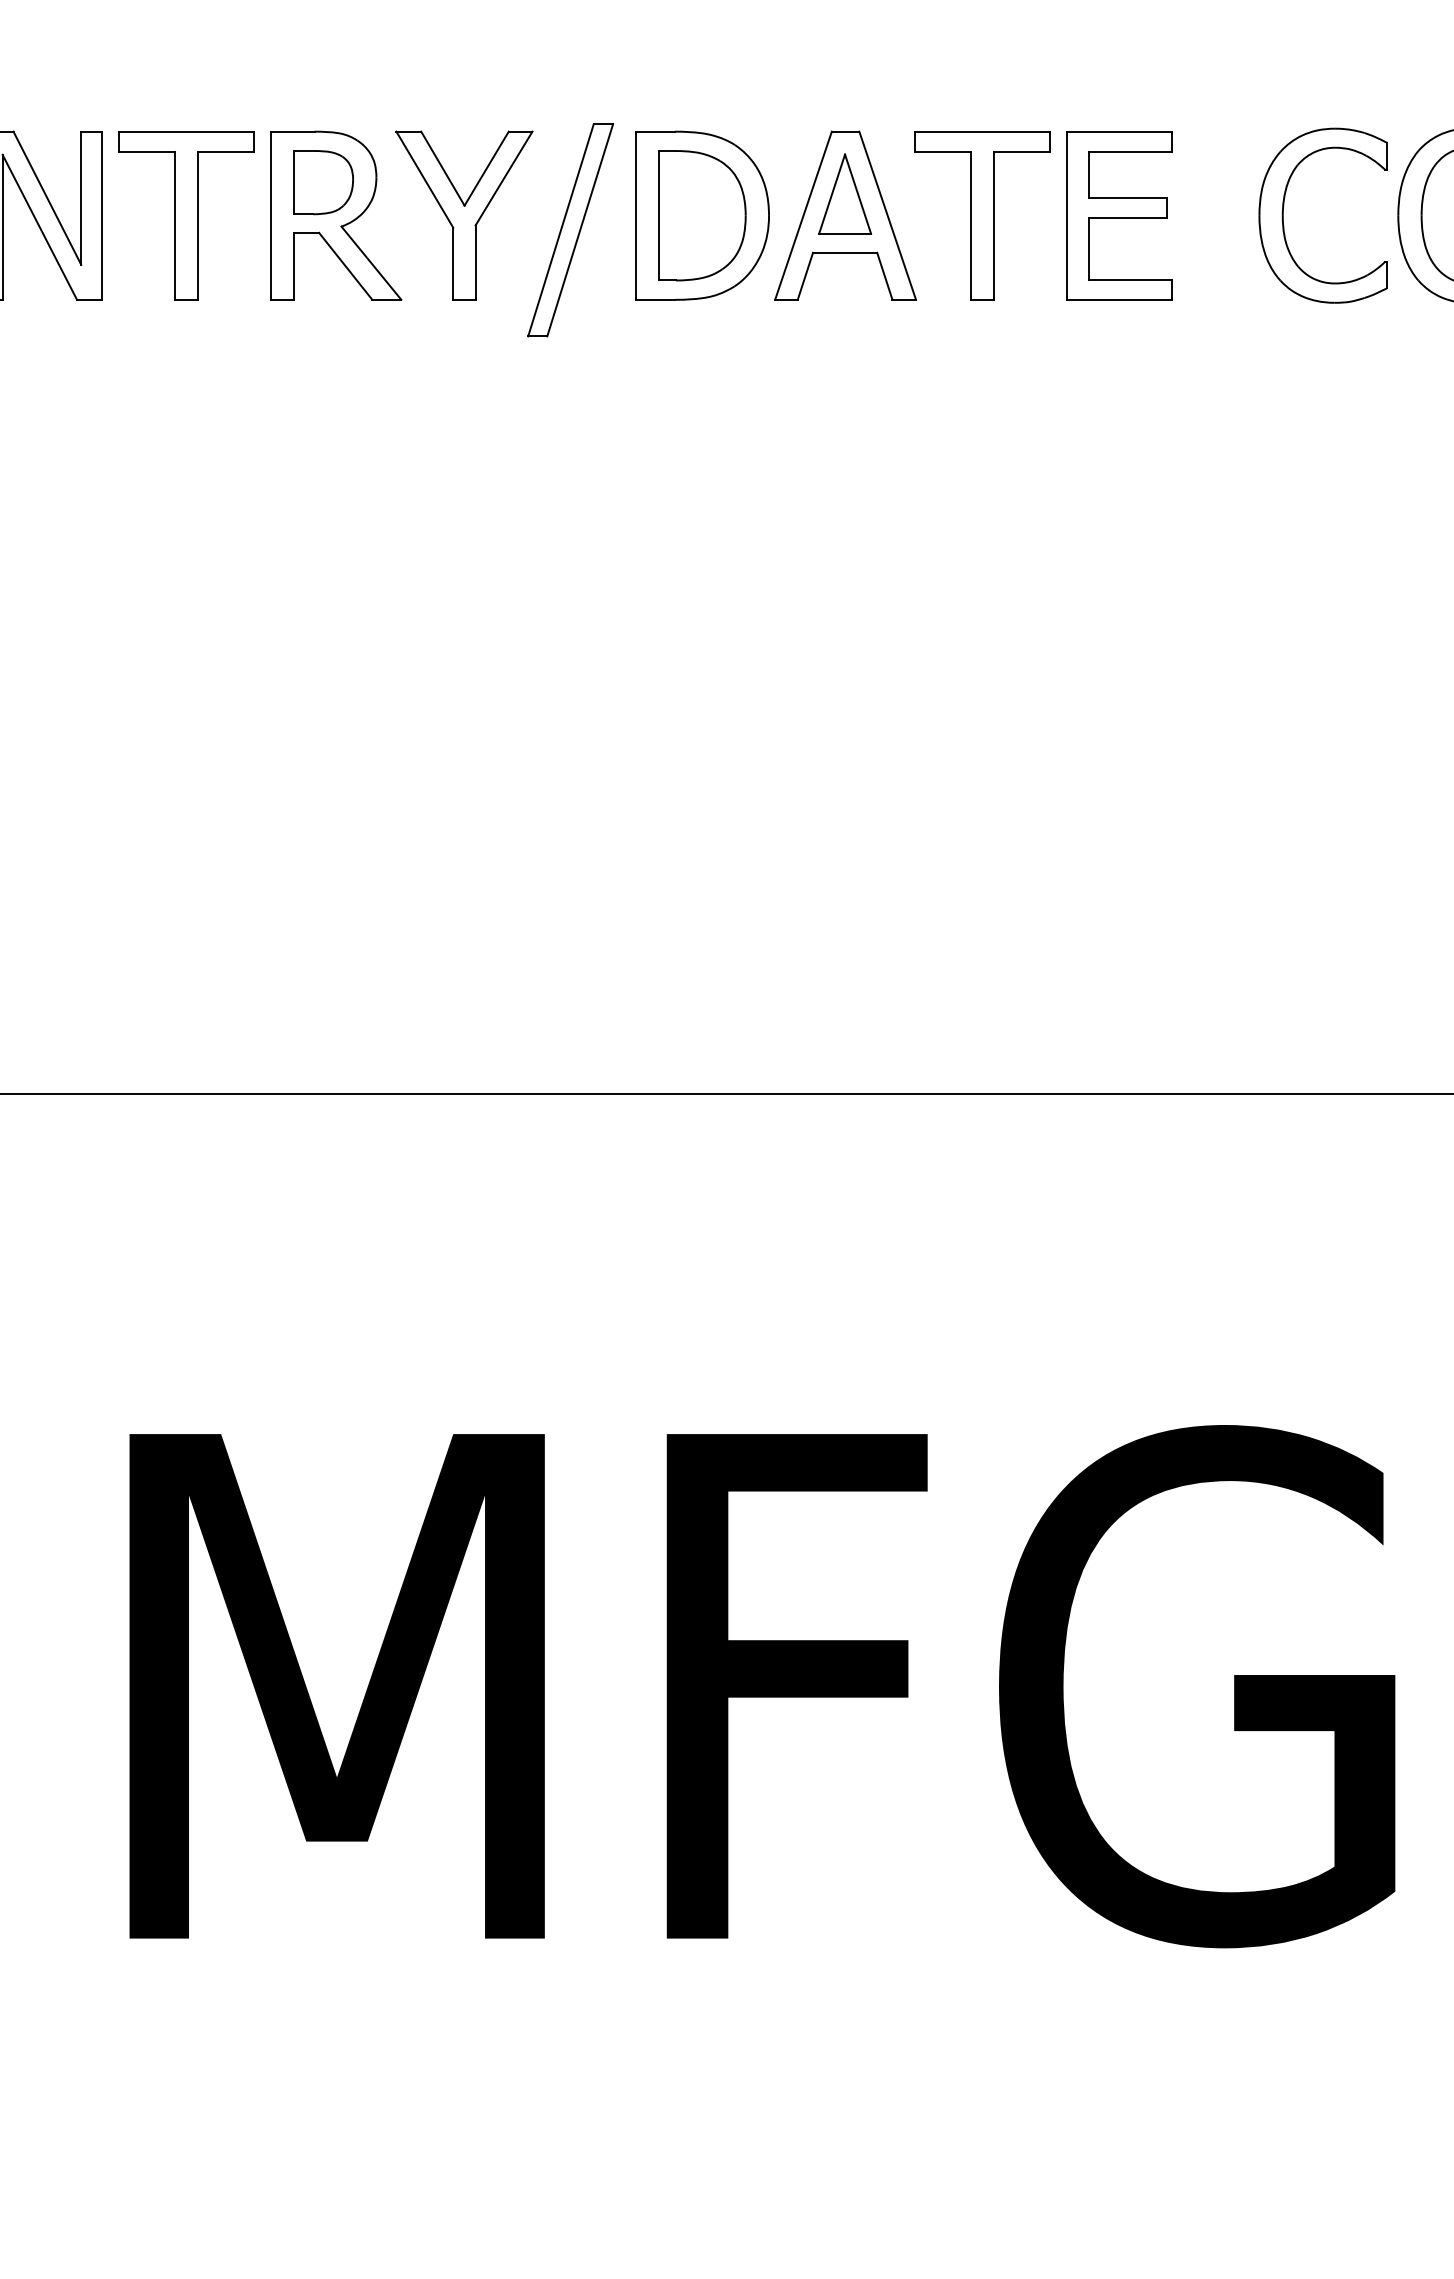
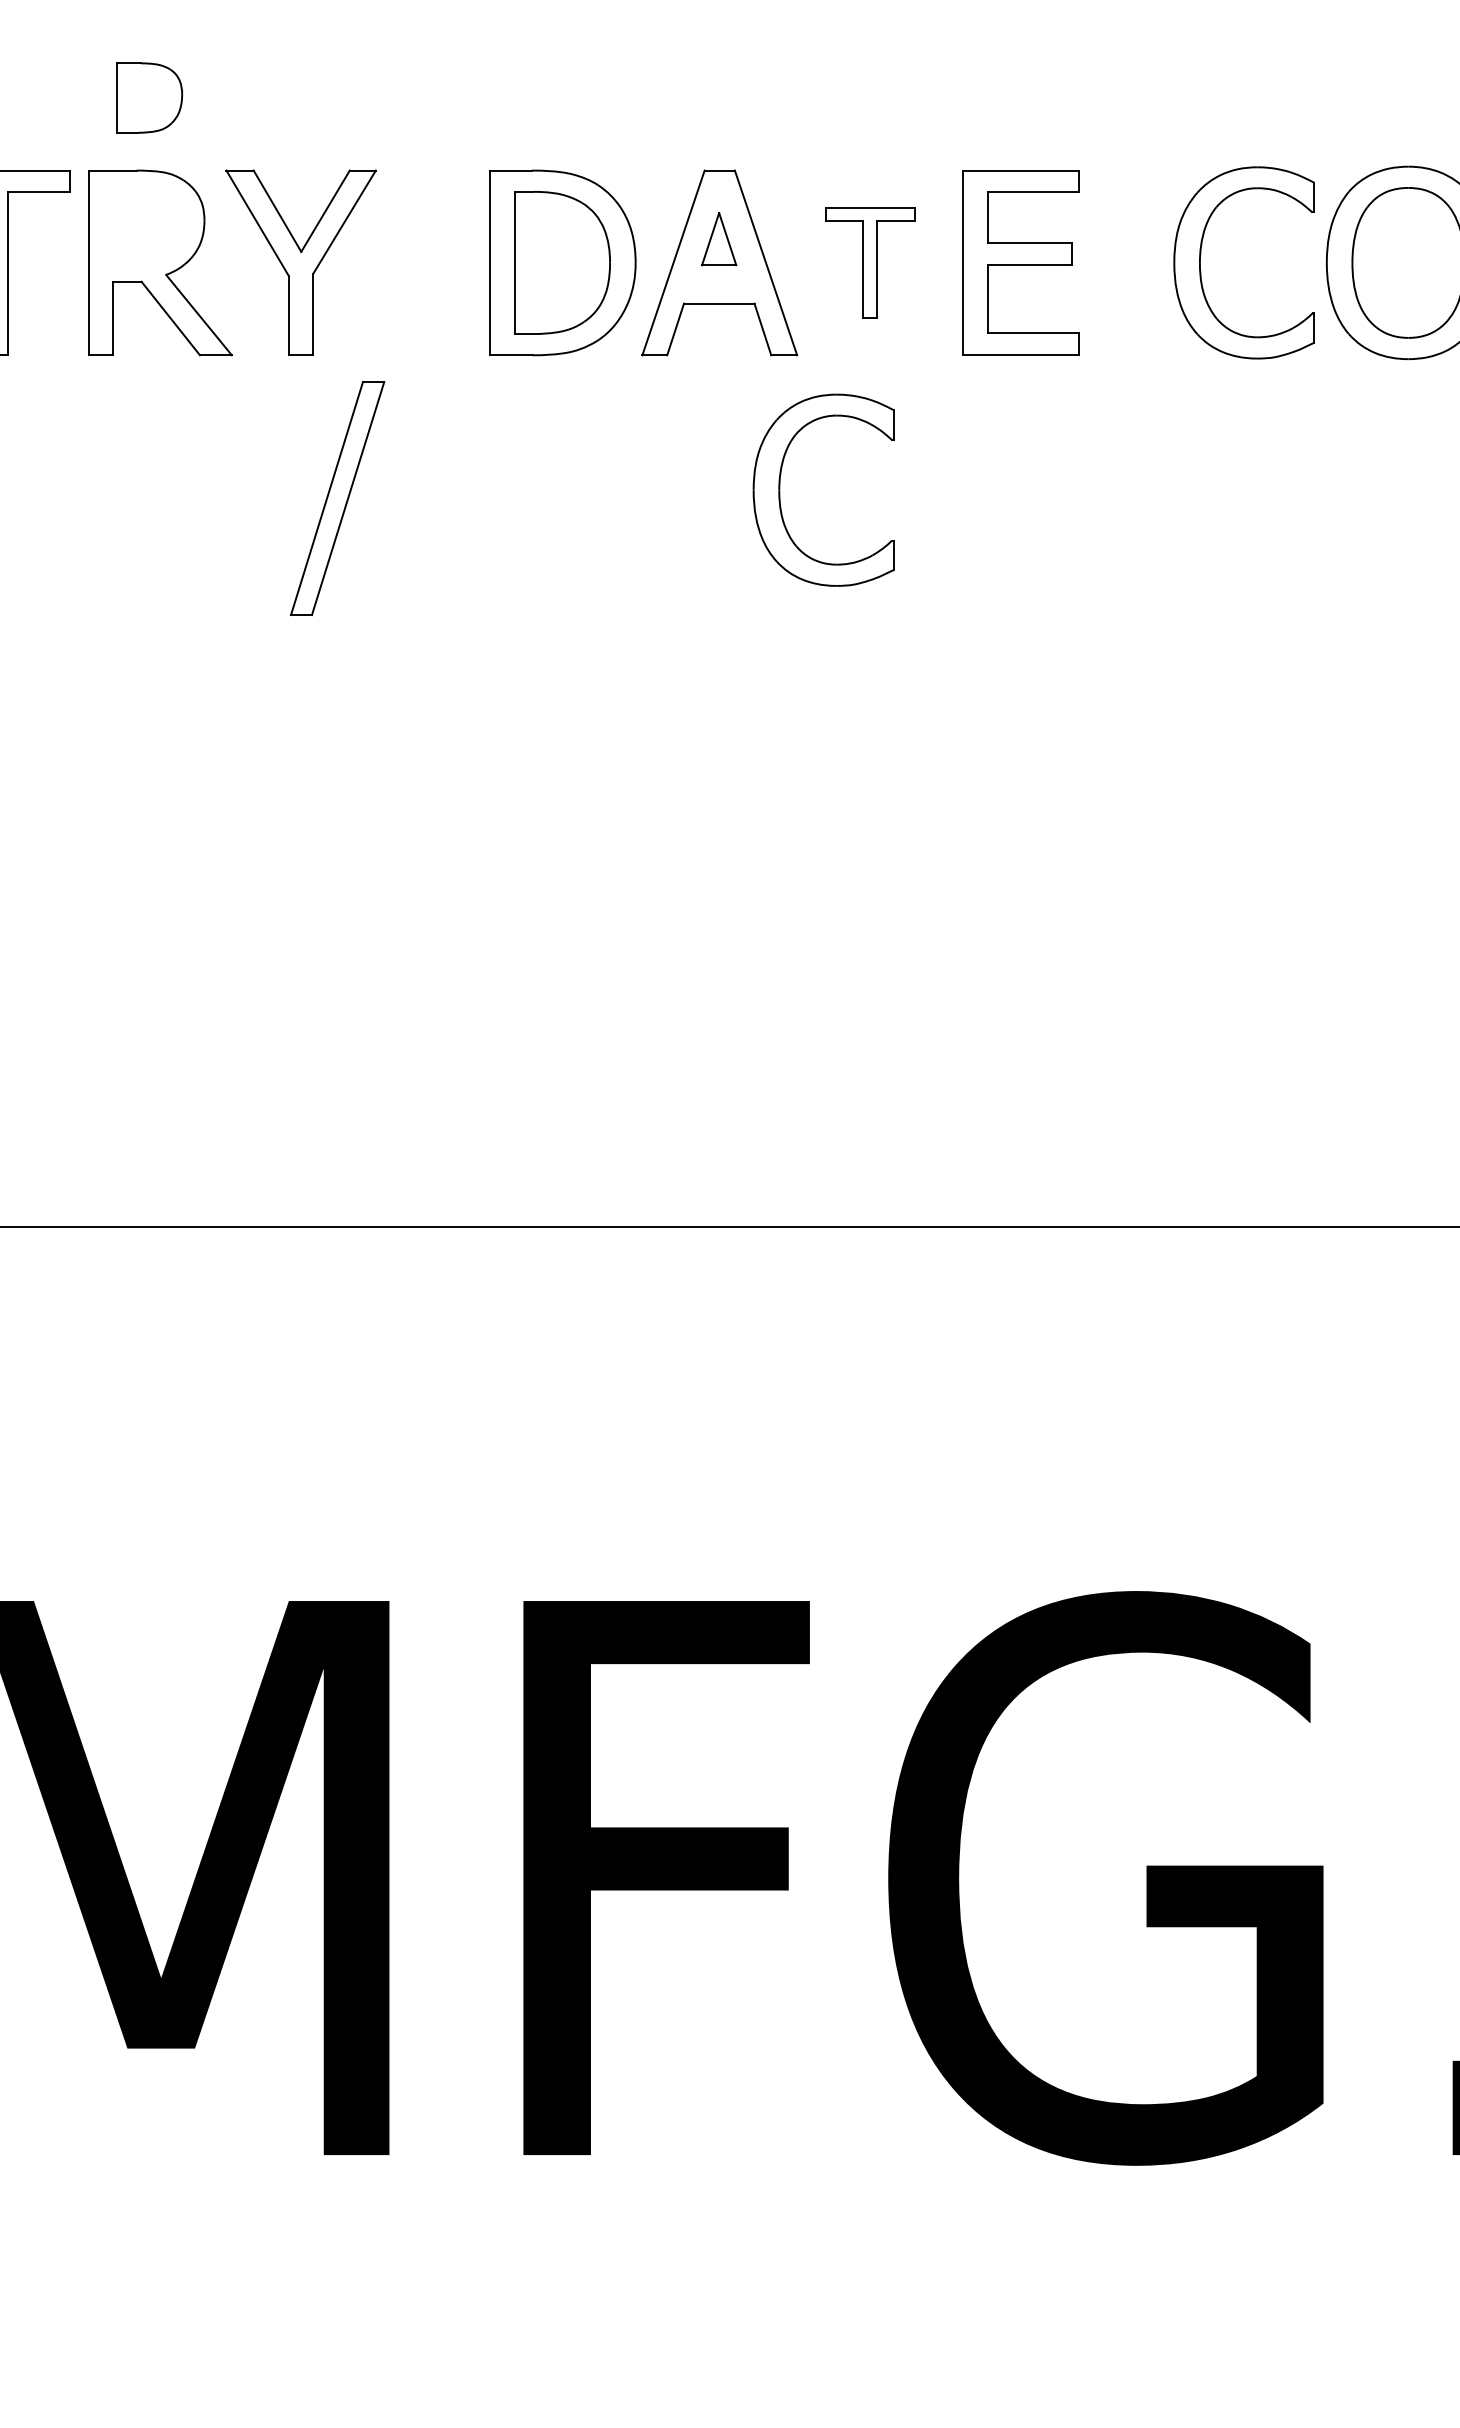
part: (323, 182) -> (149, 97), moved
part: (844, 193) -> (718, 238), size x0.6
part: (982, 215) -> (870, 262), size x0.6
part: (570, 230) -> (337, 498), moved
part: (900, 422) -> (780, 490), added

